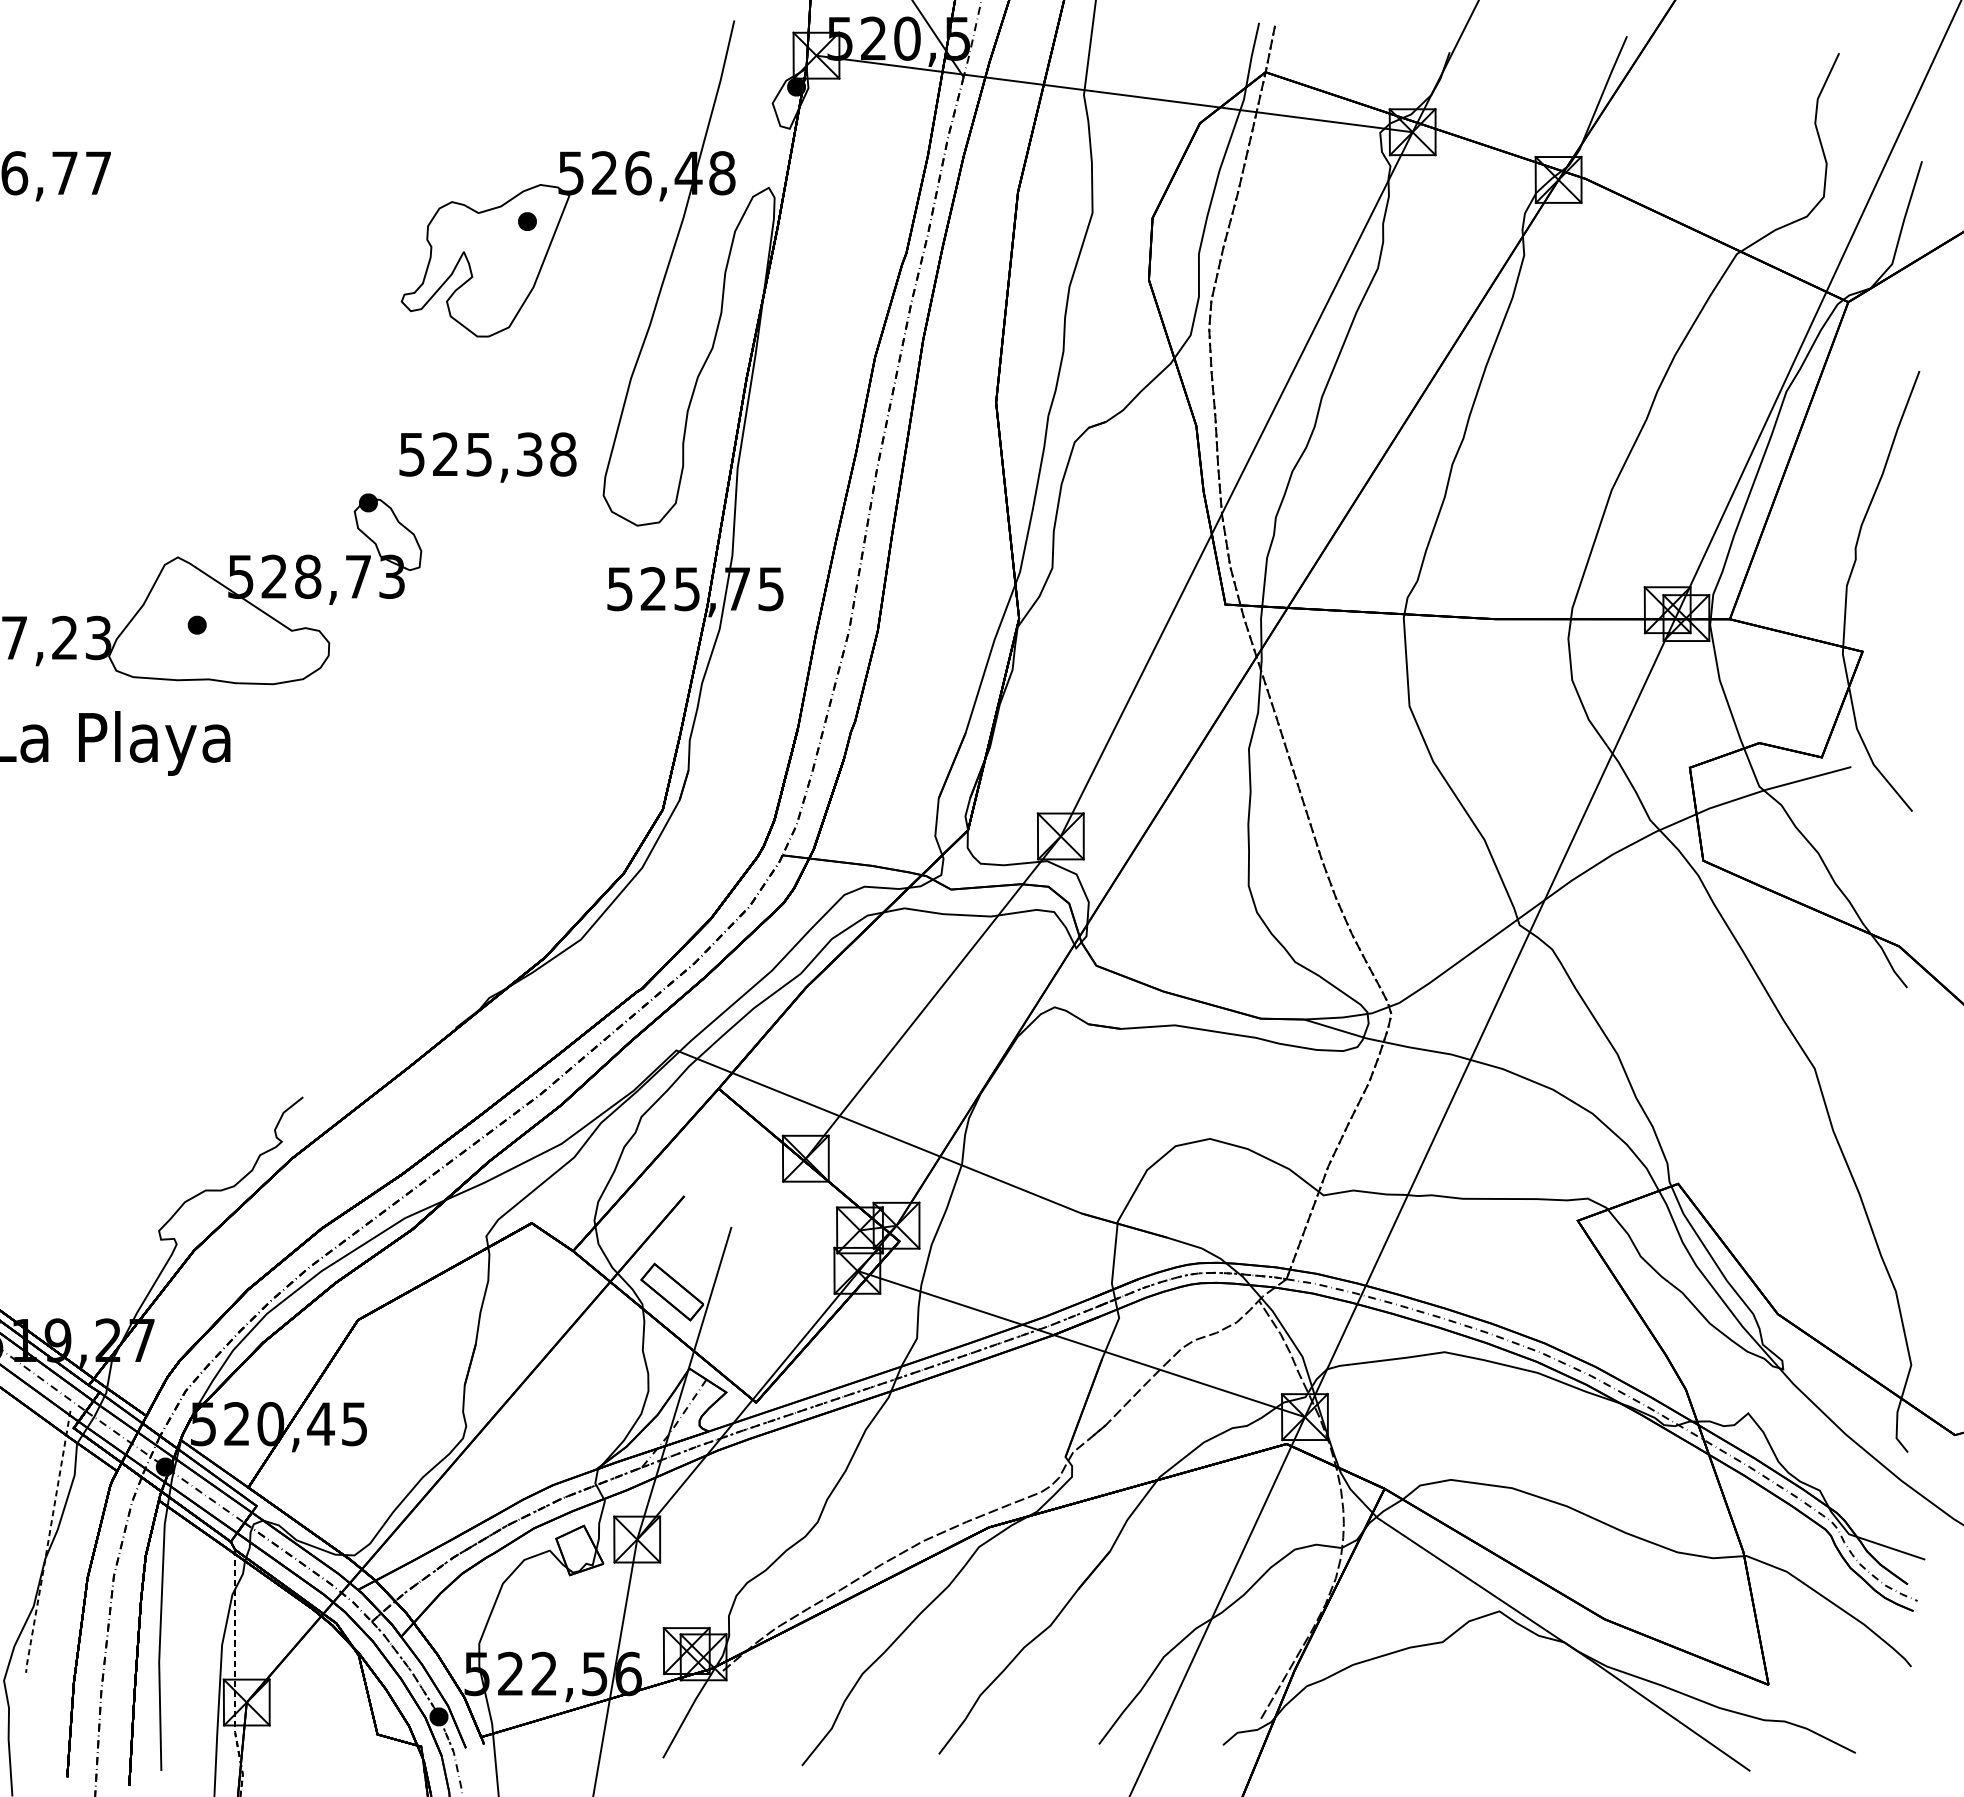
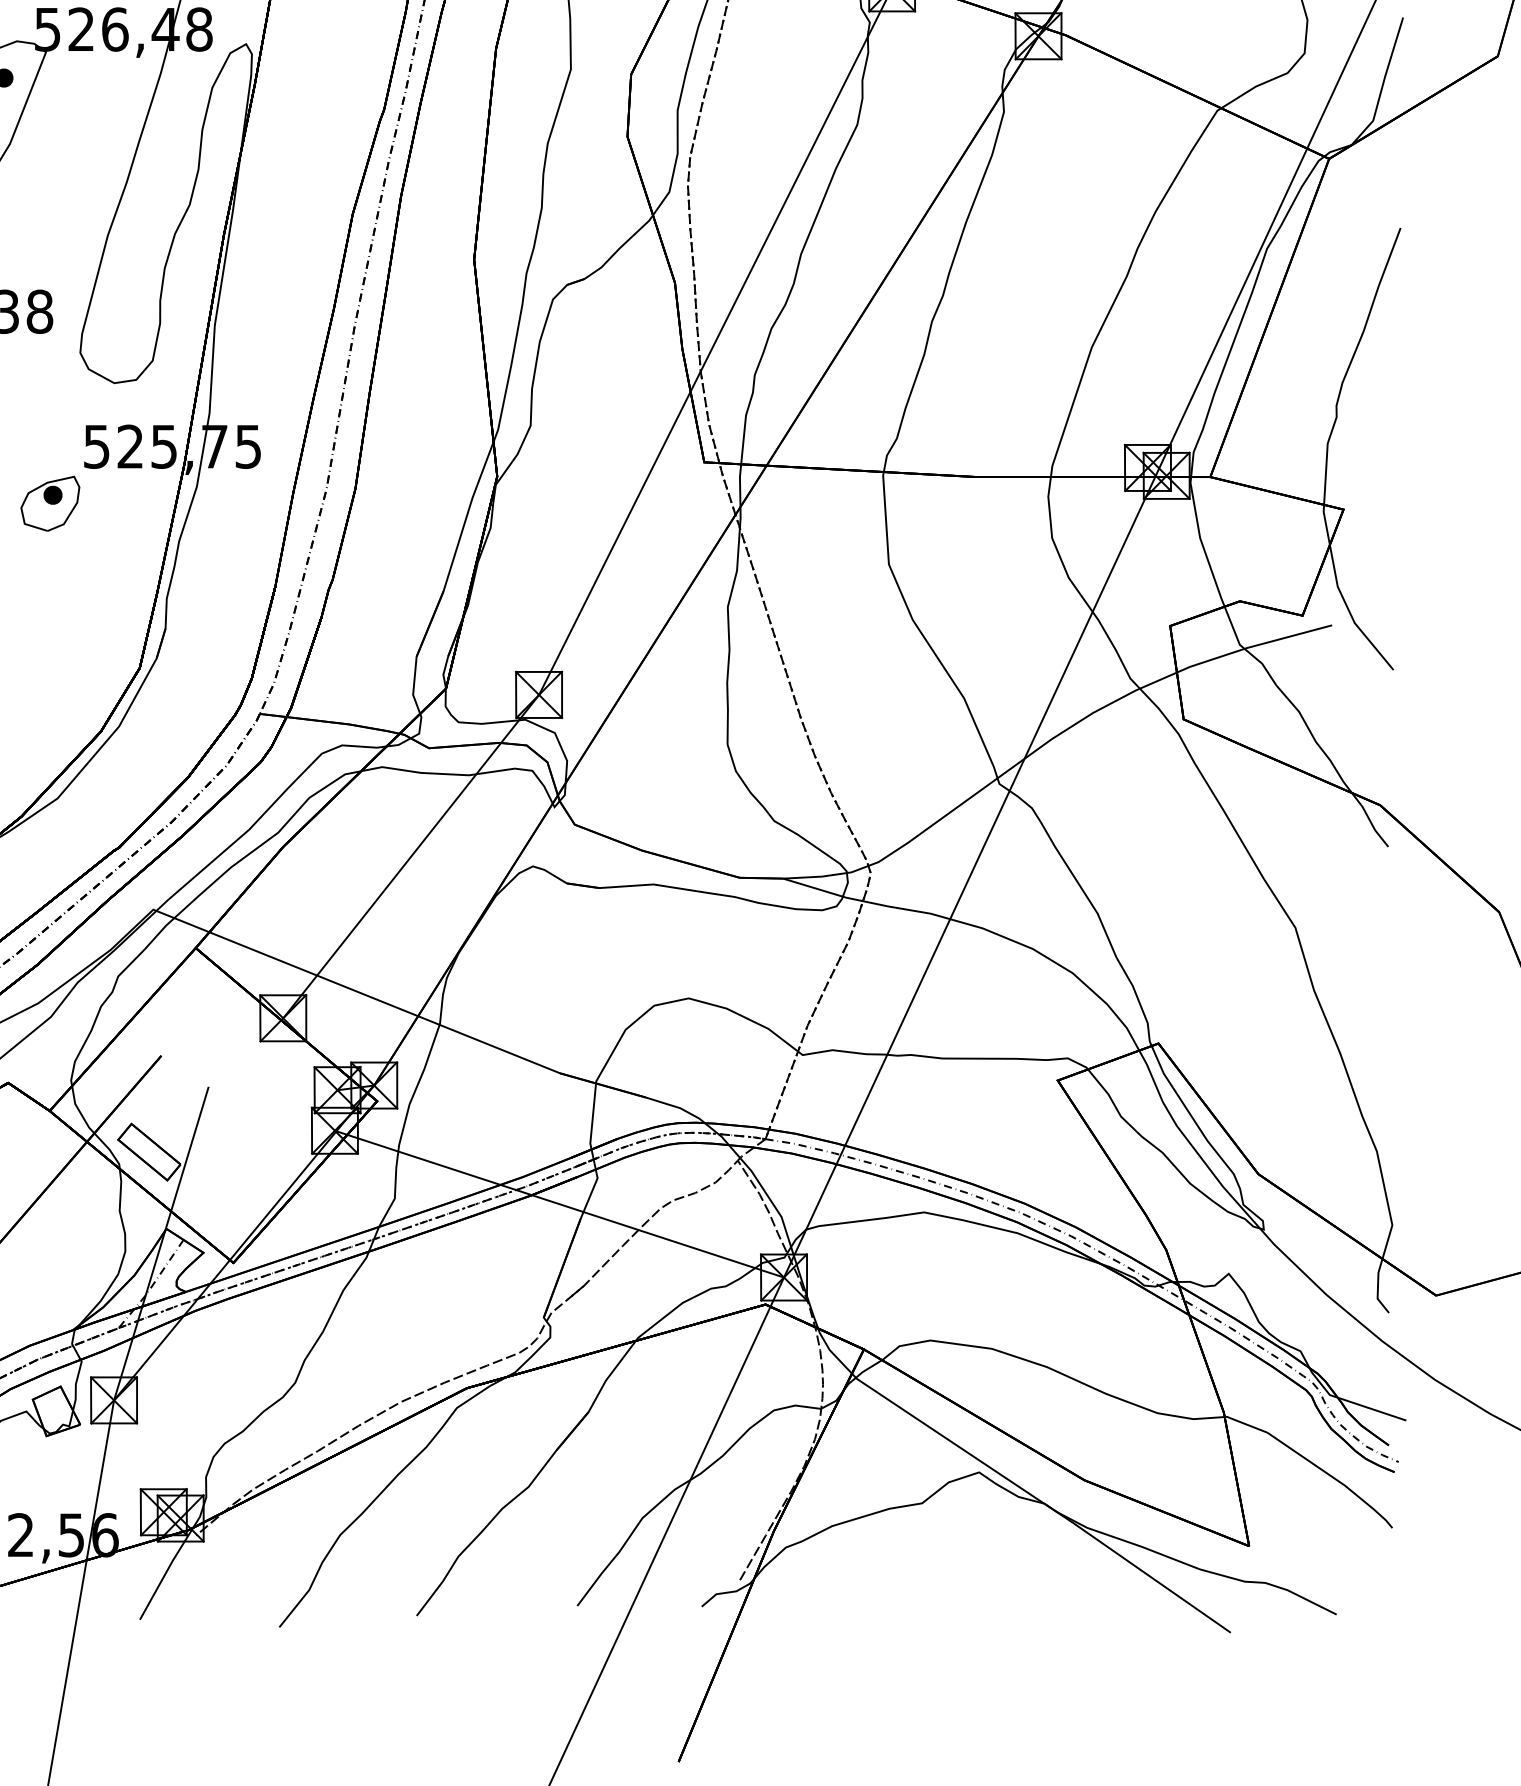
part: (573, 645) -> (50, 503), added

